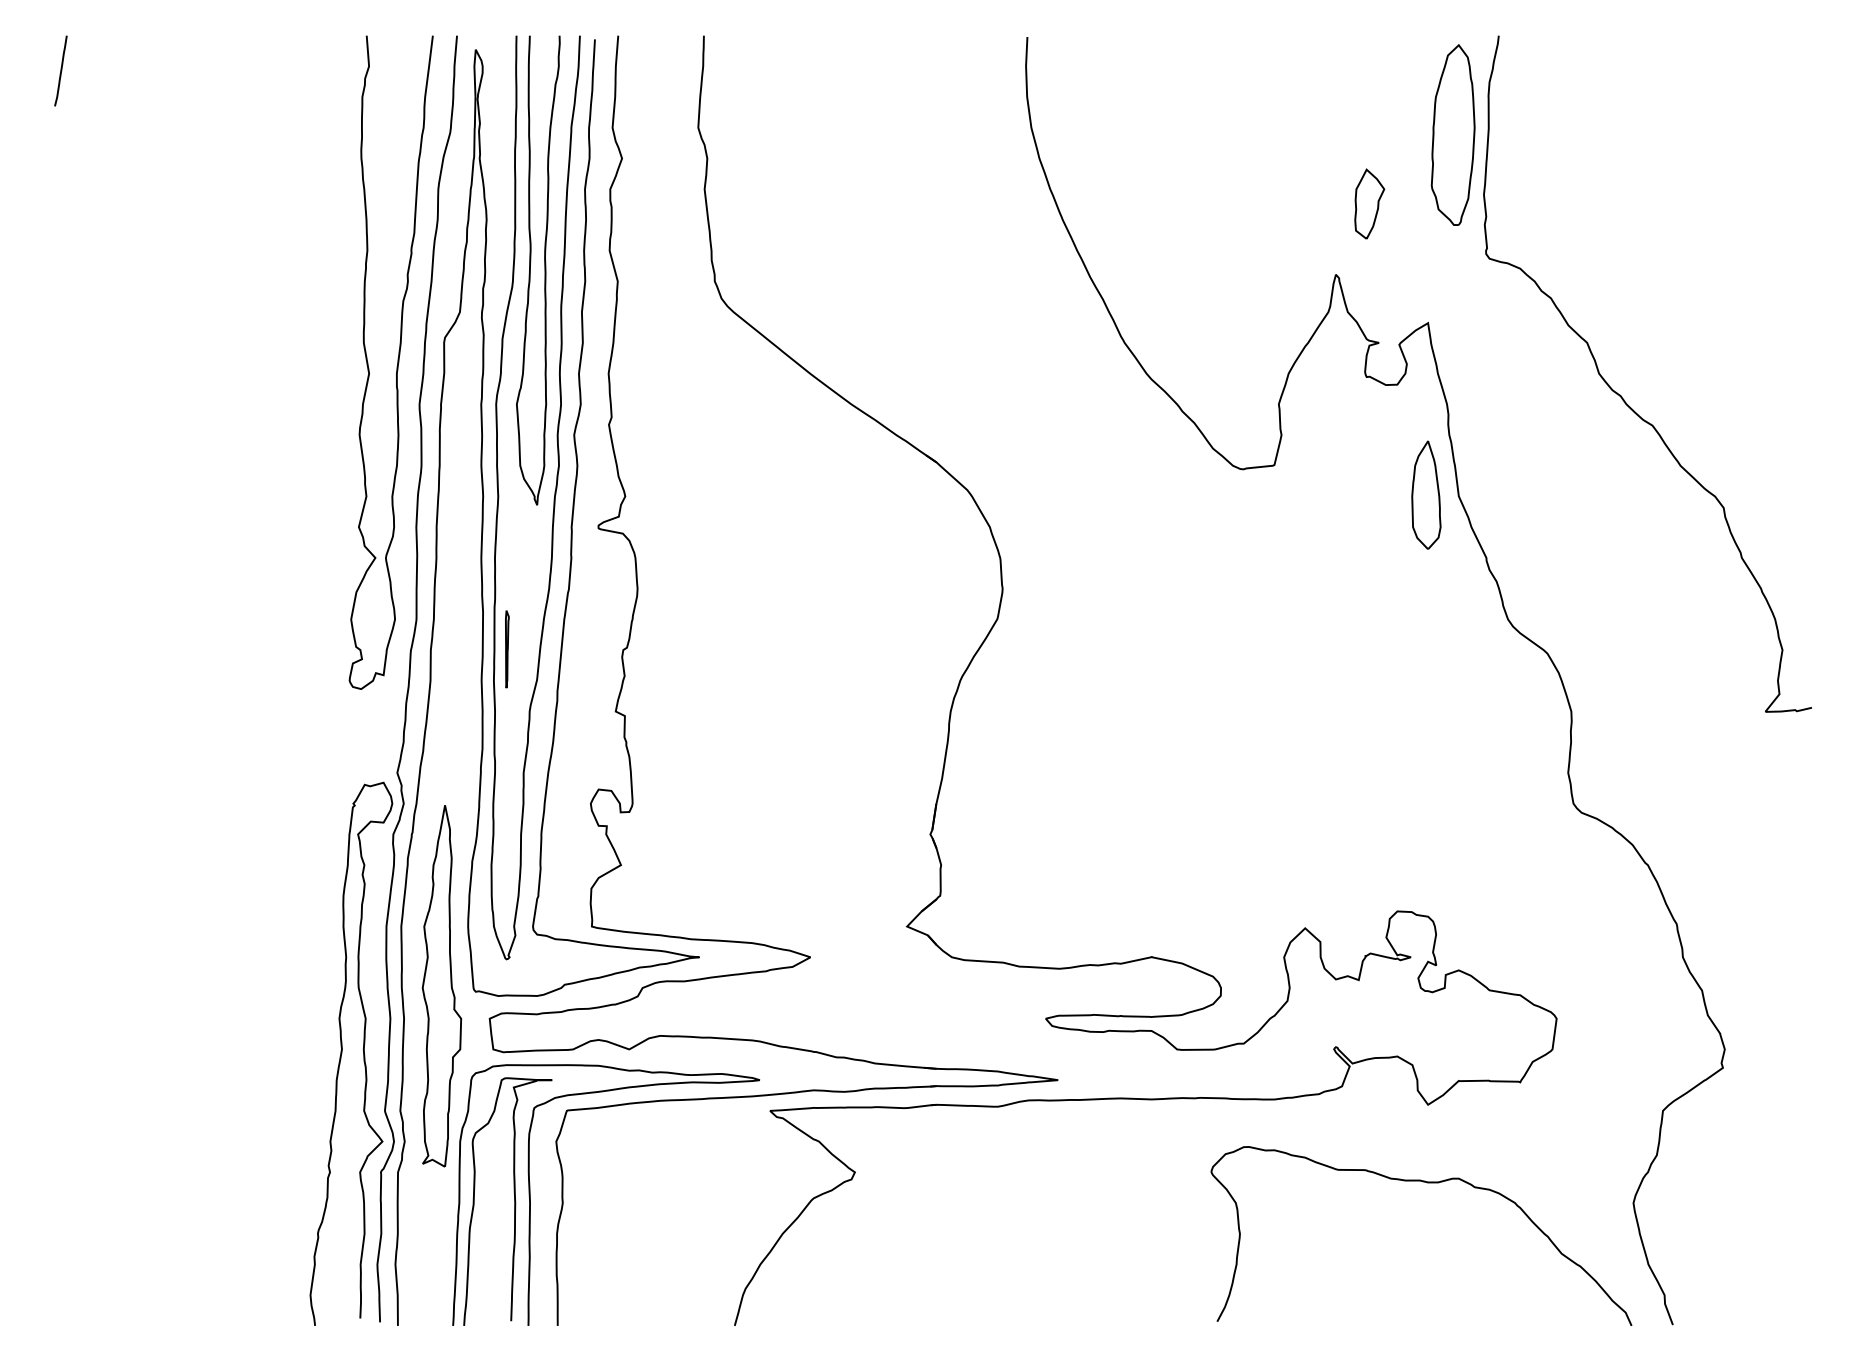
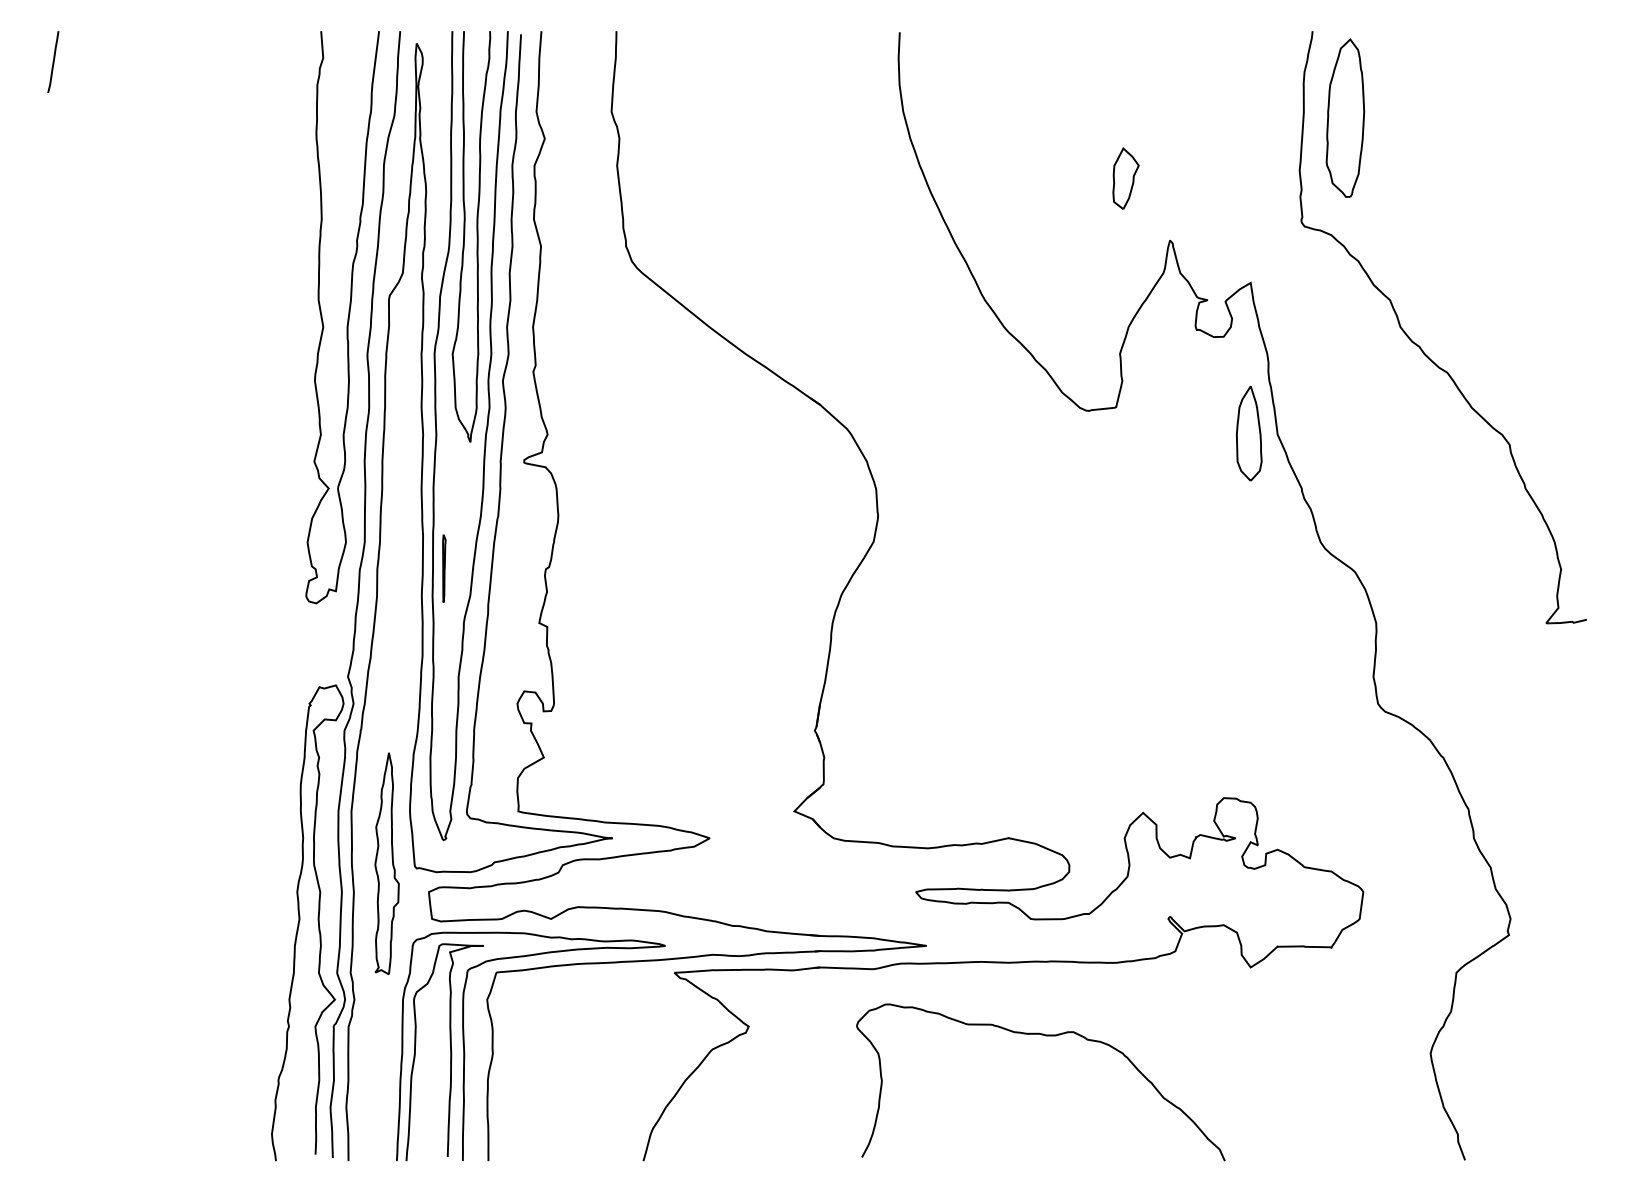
part: (1452, 134) -> (1344, 117), moved
part: (1369, 203) -> (1125, 178), moved
part: (441, 986) -> (386, 863), size x0.7
curve: (1427, 1183) -> (1046, 1036), moved

